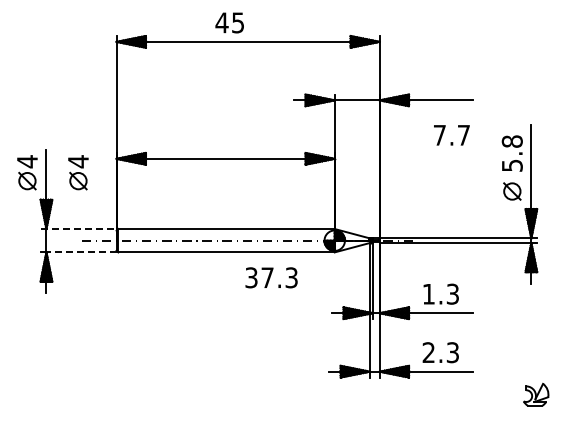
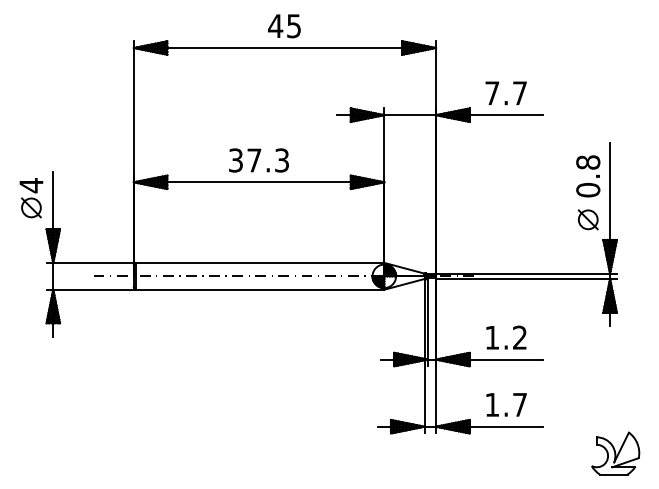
text: (229, 22) -> (284, 25), moved
text: (451, 135) -> (505, 93), moved
text: (511, 165) -> (587, 189), 5.8 -> 0.8
part: (78, 172) -> (90, 197), removed
line: (79, 229) -> (91, 263), dashed -> solid
line: (81, 252) -> (93, 289), dashed -> solid
text: (271, 277) -> (258, 160), moved
text: (452, 294) -> (519, 338), 1.3 -> 1.2
text: (440, 352) -> (505, 404), 2.3 -> 1.7
part: (535, 394) -> (614, 452), size x1.67

